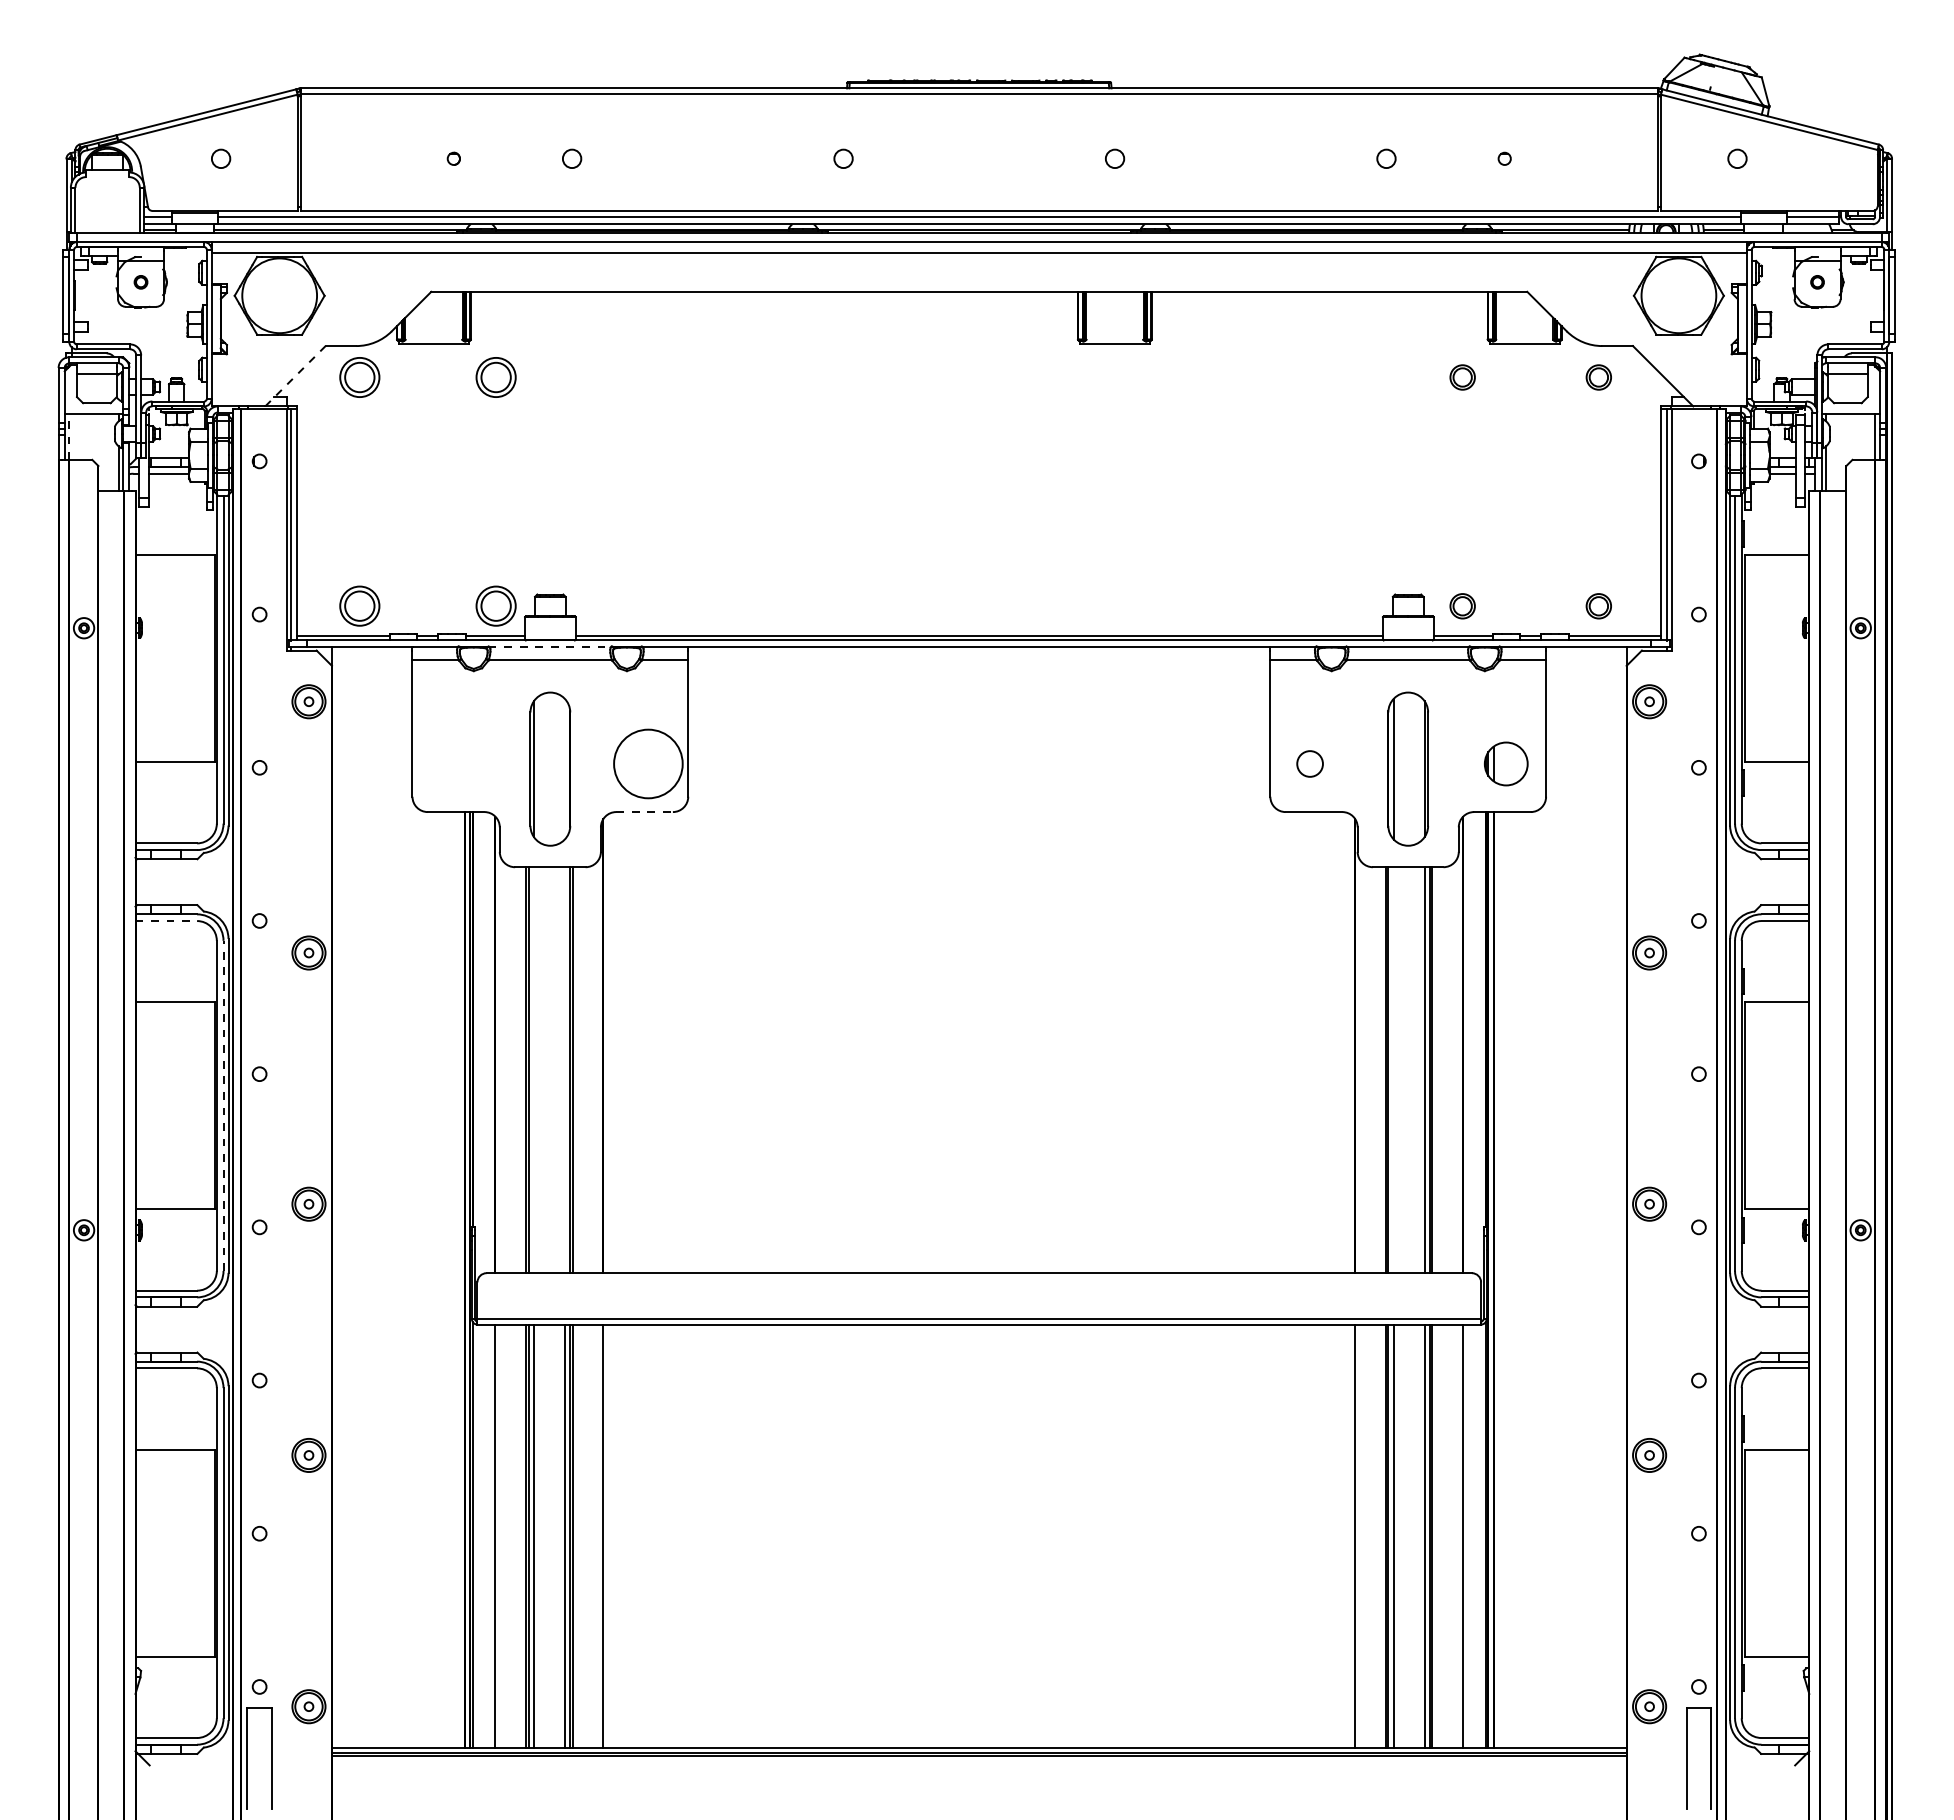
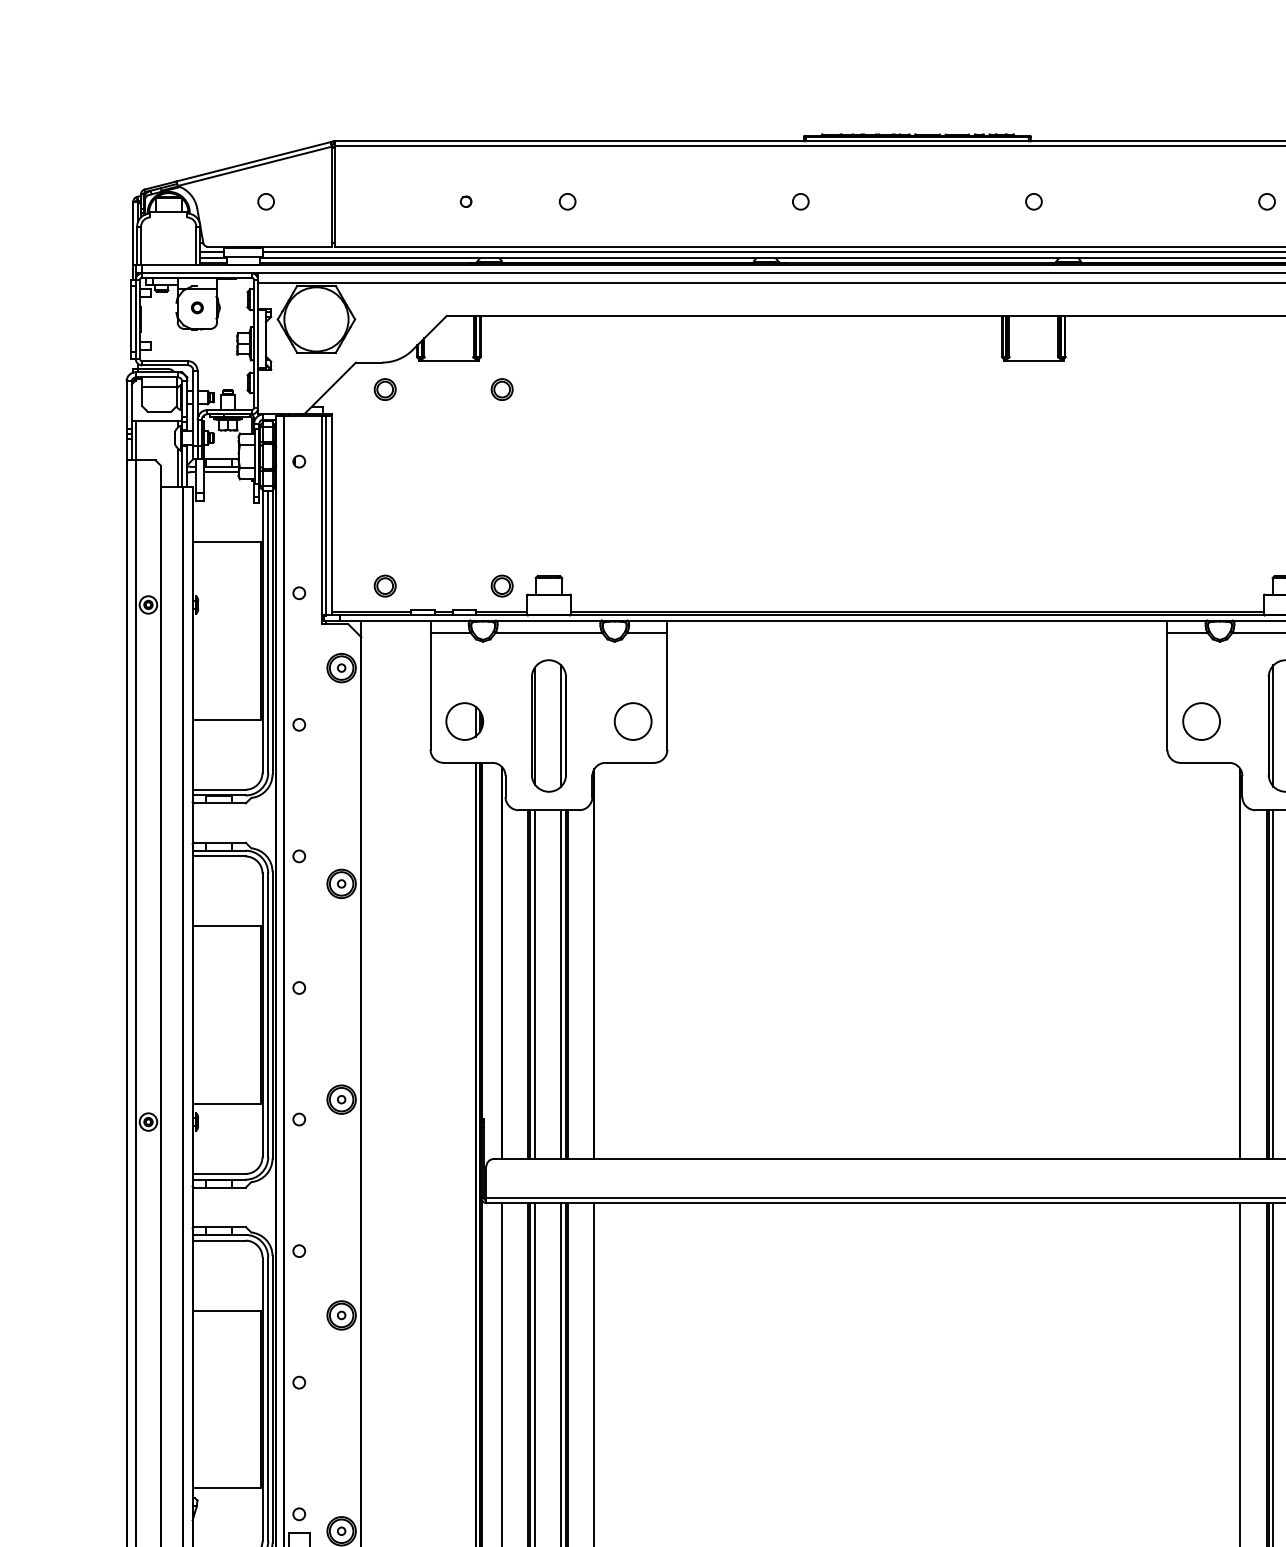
line: (295, 376) -> (330, 388), dashed -> solid
part: (359, 377) -> (385, 389), size x0.62
part: (495, 377) -> (501, 389), size x0.62
line: (69, 437) -> (135, 441), dashed -> solid
part: (359, 606) -> (385, 586), size x0.62
part: (495, 606) -> (501, 586), size x0.62
line: (550, 646) -> (549, 620), dashed -> solid
part: (452, 763) -> (464, 721), added
circle: (647, 763) -> (632, 721), size x0.62
circle: (1309, 763) -> (1201, 721), size x1.67
line: (564, 768) -> (561, 725), added
line: (645, 812) -> (630, 763), dashed -> solid
line: (166, 921) -> (219, 856), dashed -> solid
line: (534, 1070) -> (535, 984), added
line: (564, 1070) -> (561, 984), added
line: (1393, 1070) -> (1273, 984), added
line: (223, 1105) -> (268, 1014), dashed -> solid

